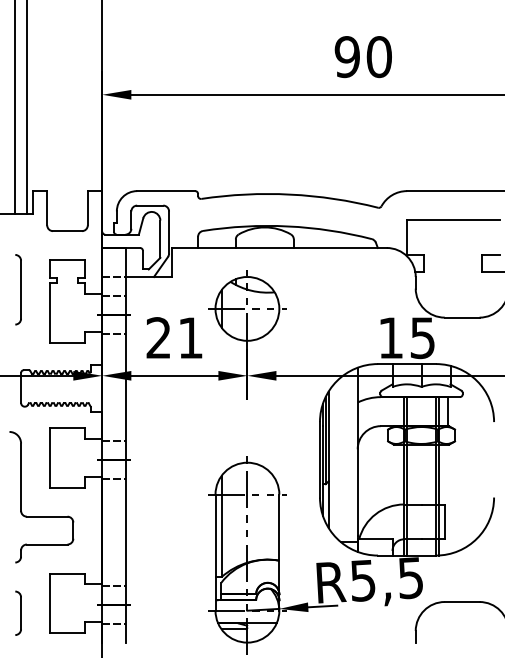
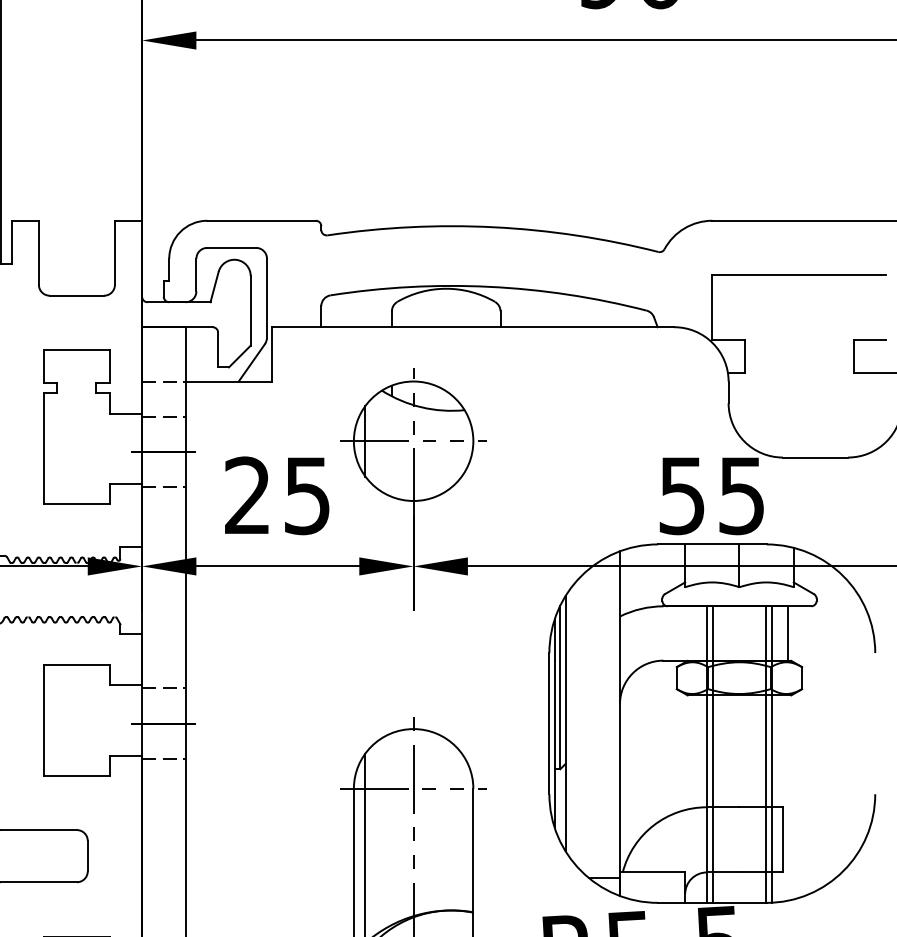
text: (190, 338) -> (307, 496), 21 -> 25
text: (390, 338) -> (681, 496), 15 -> 55

